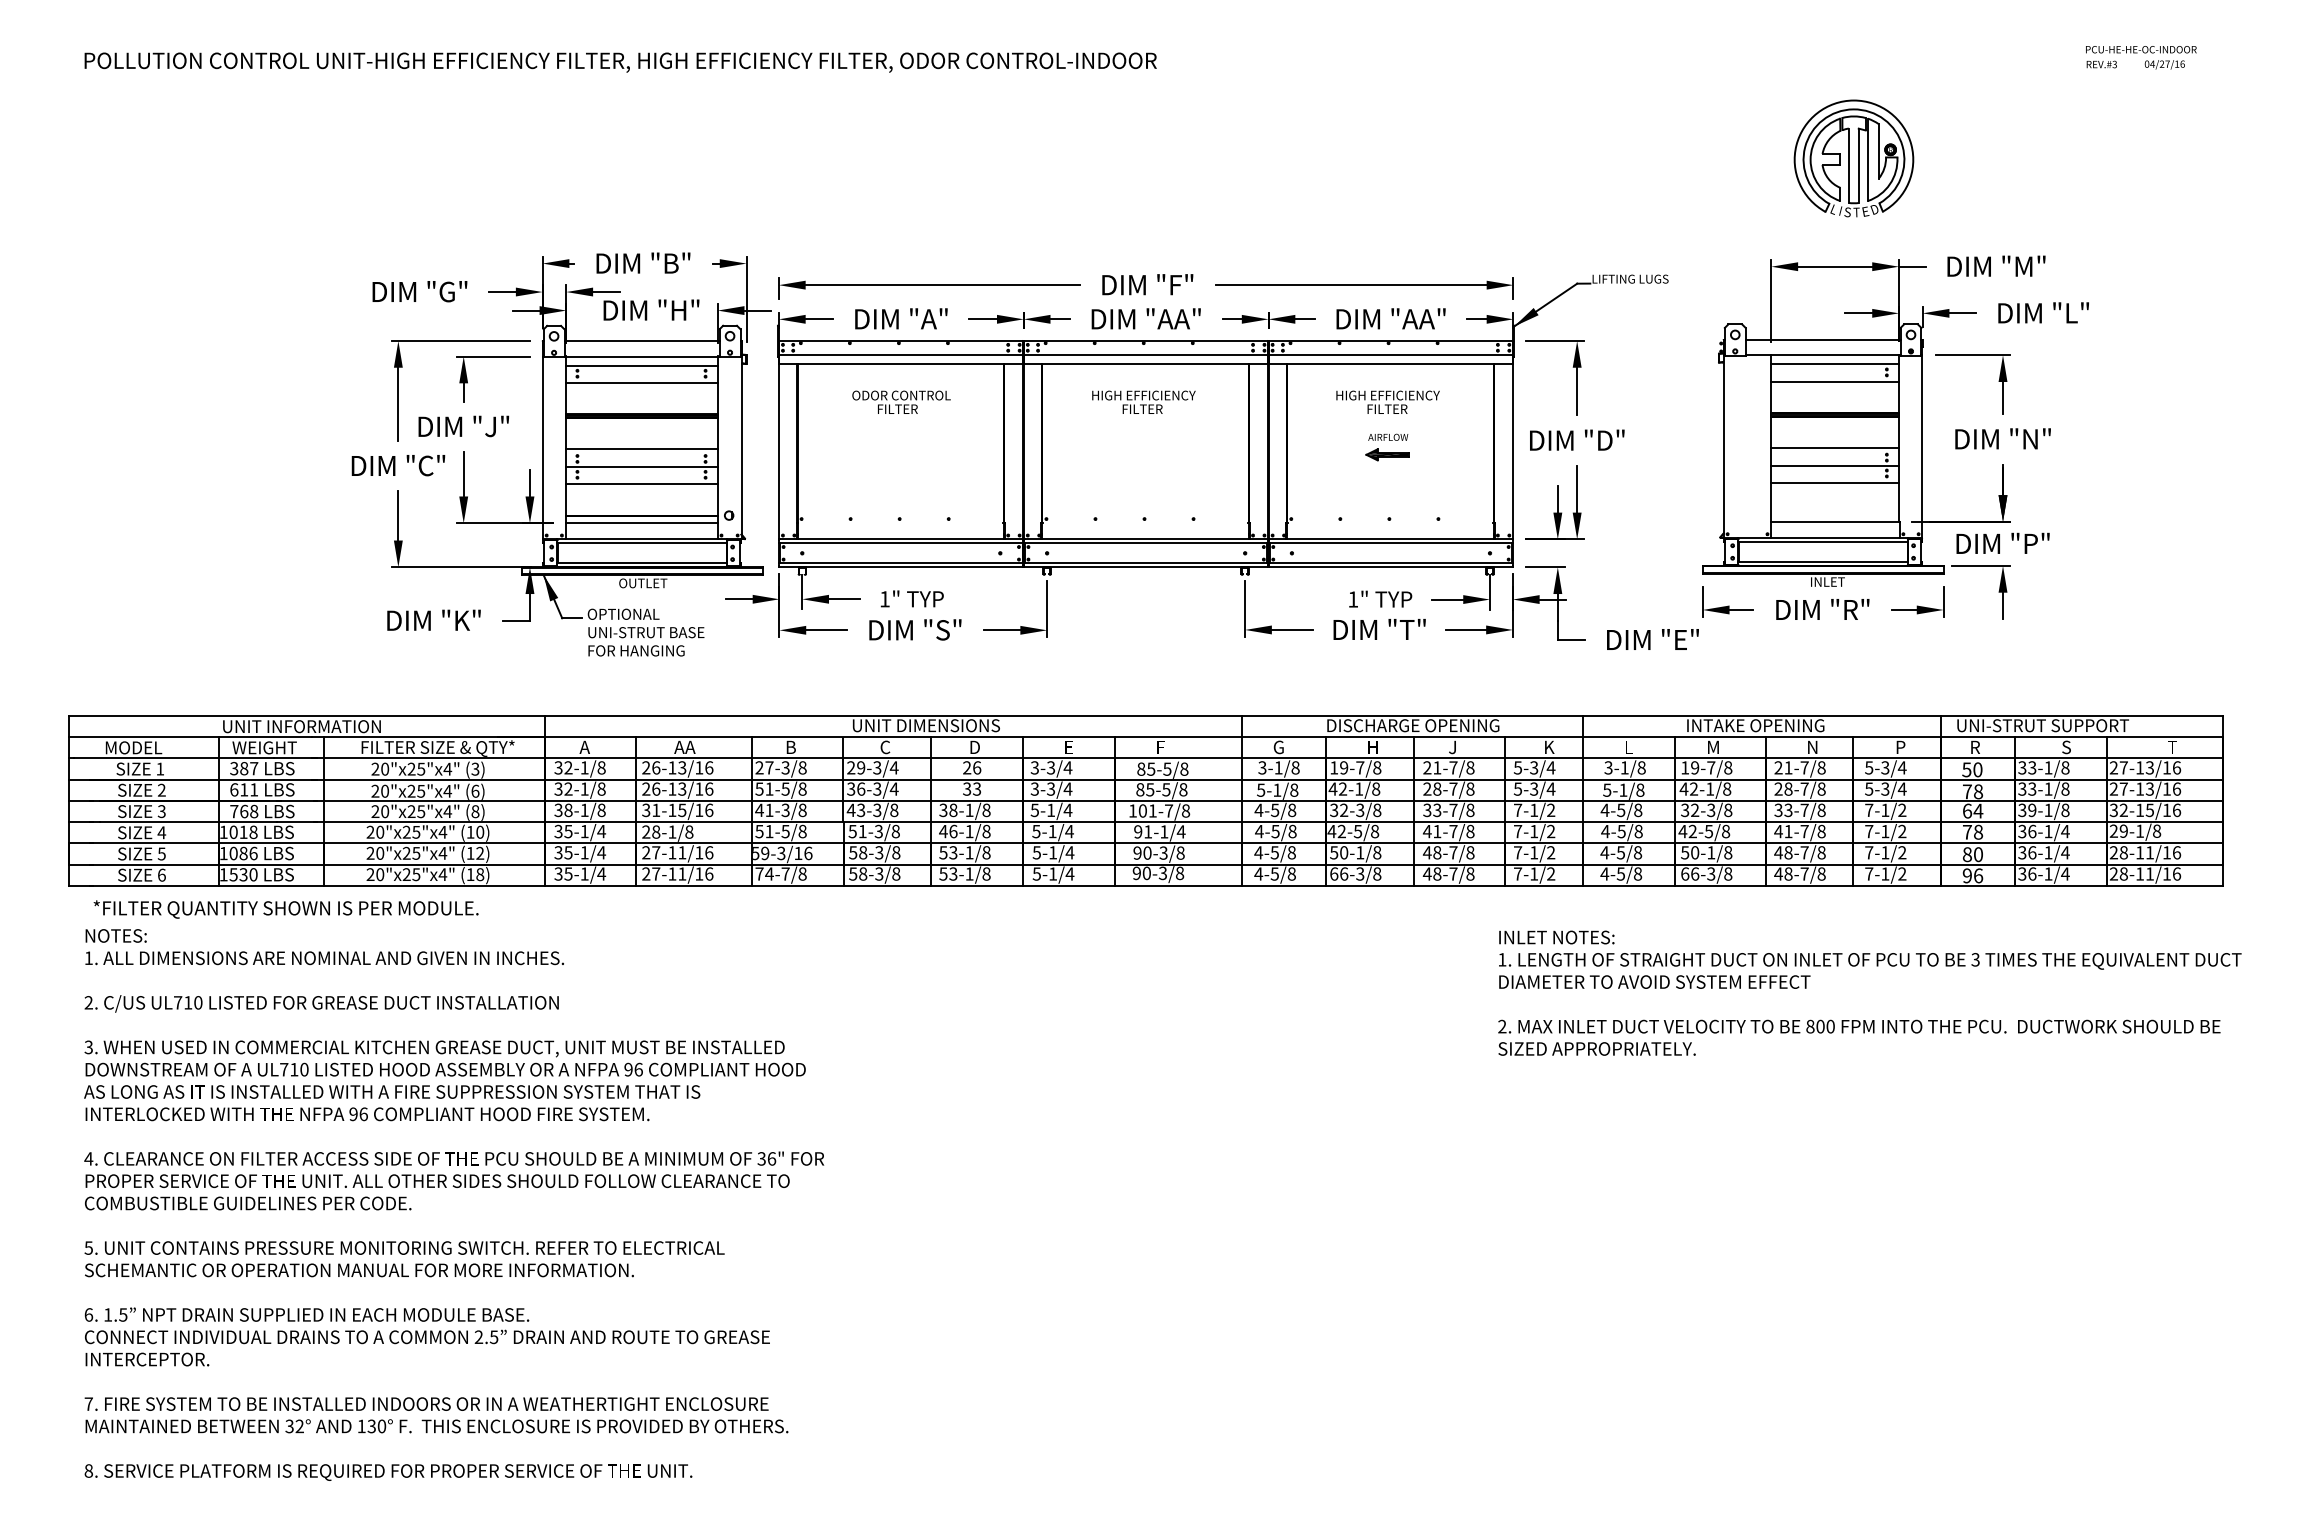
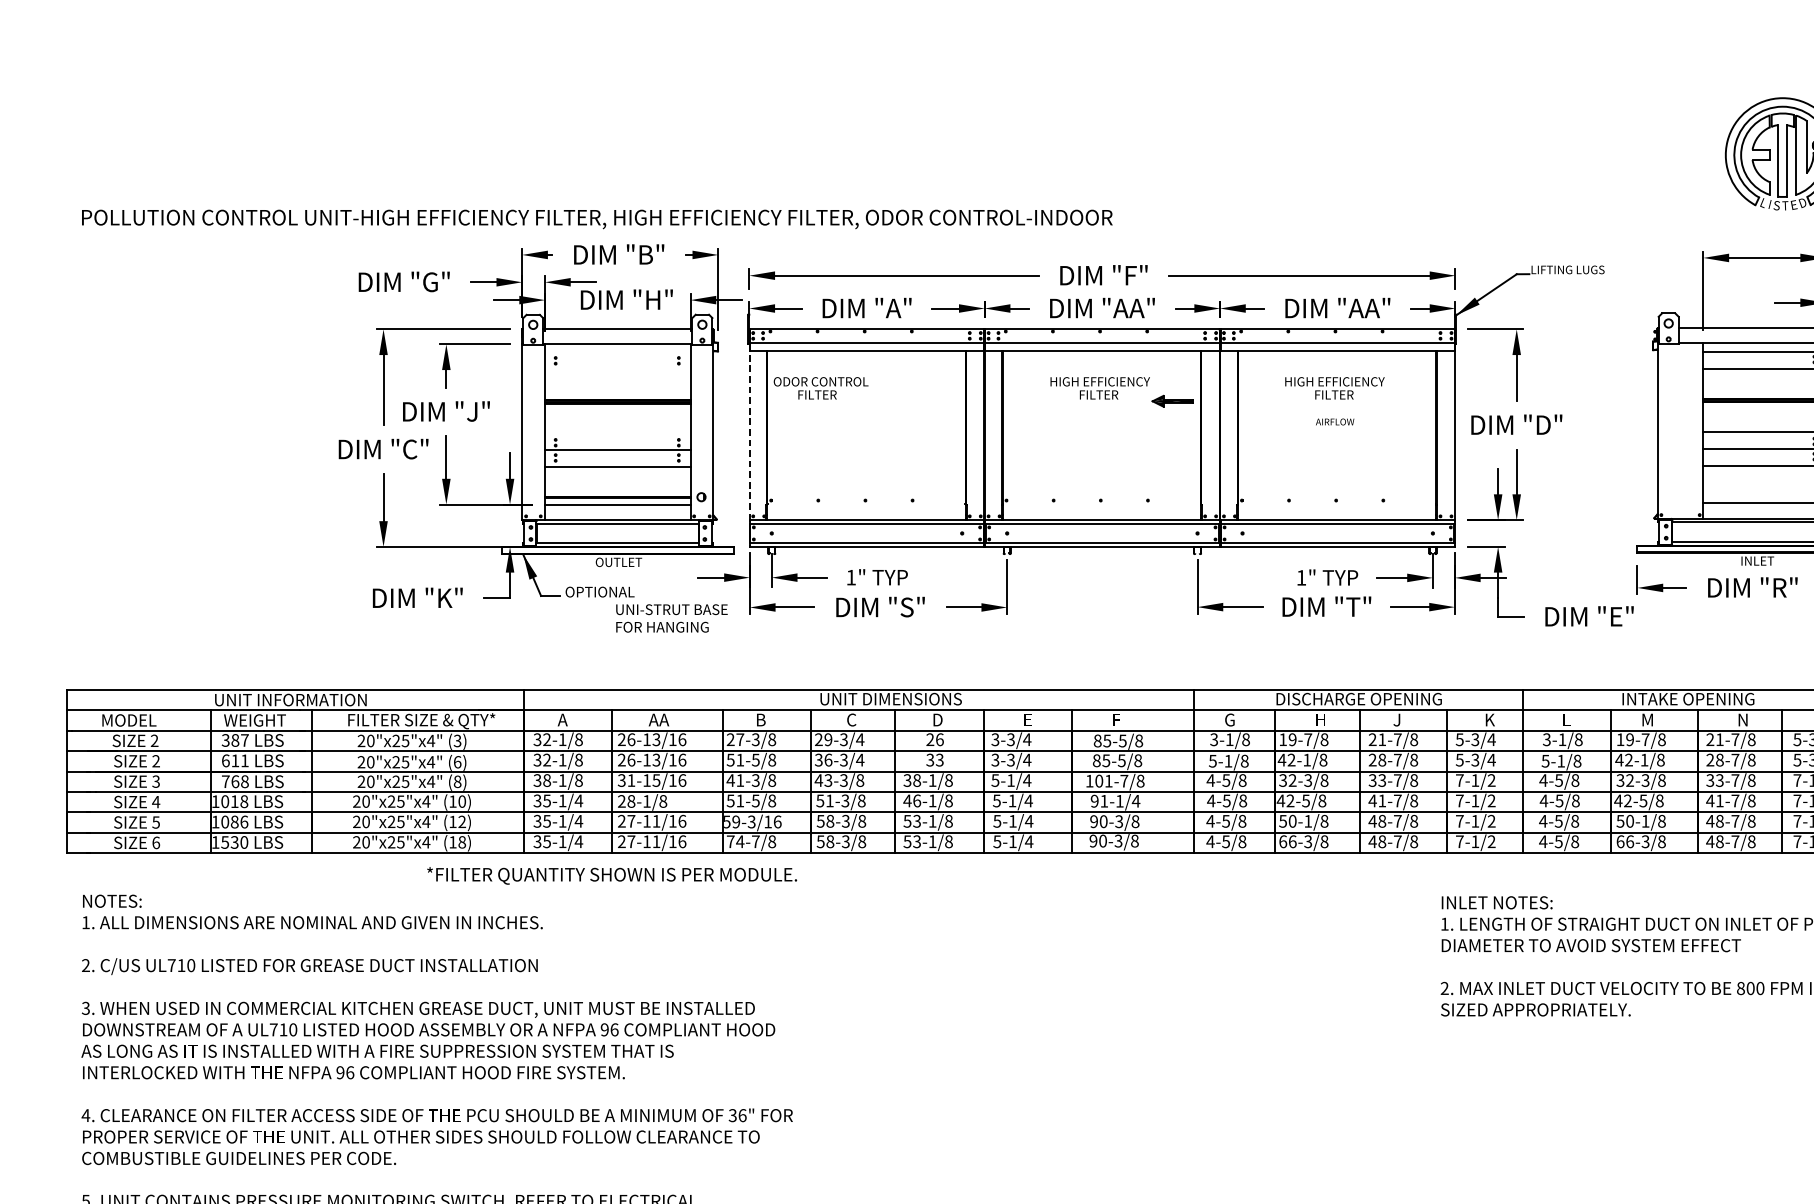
text: (620, 62) -> (597, 219), moved
line: (641, 365) -> (617, 352), removed
line: (641, 383) -> (617, 370), removed
text: (901, 401) -> (821, 387), moved
line: (779, 448) -> (749, 432), solid -> dashed
line: (641, 449) -> (617, 433), removed
part: (1387, 454) -> (1172, 400), moved
text: (646, 641) -> (672, 618), moved
text: (160, 768) -> (154, 740), 1 -> 2
text: (285, 909) -> (611, 875), moved

